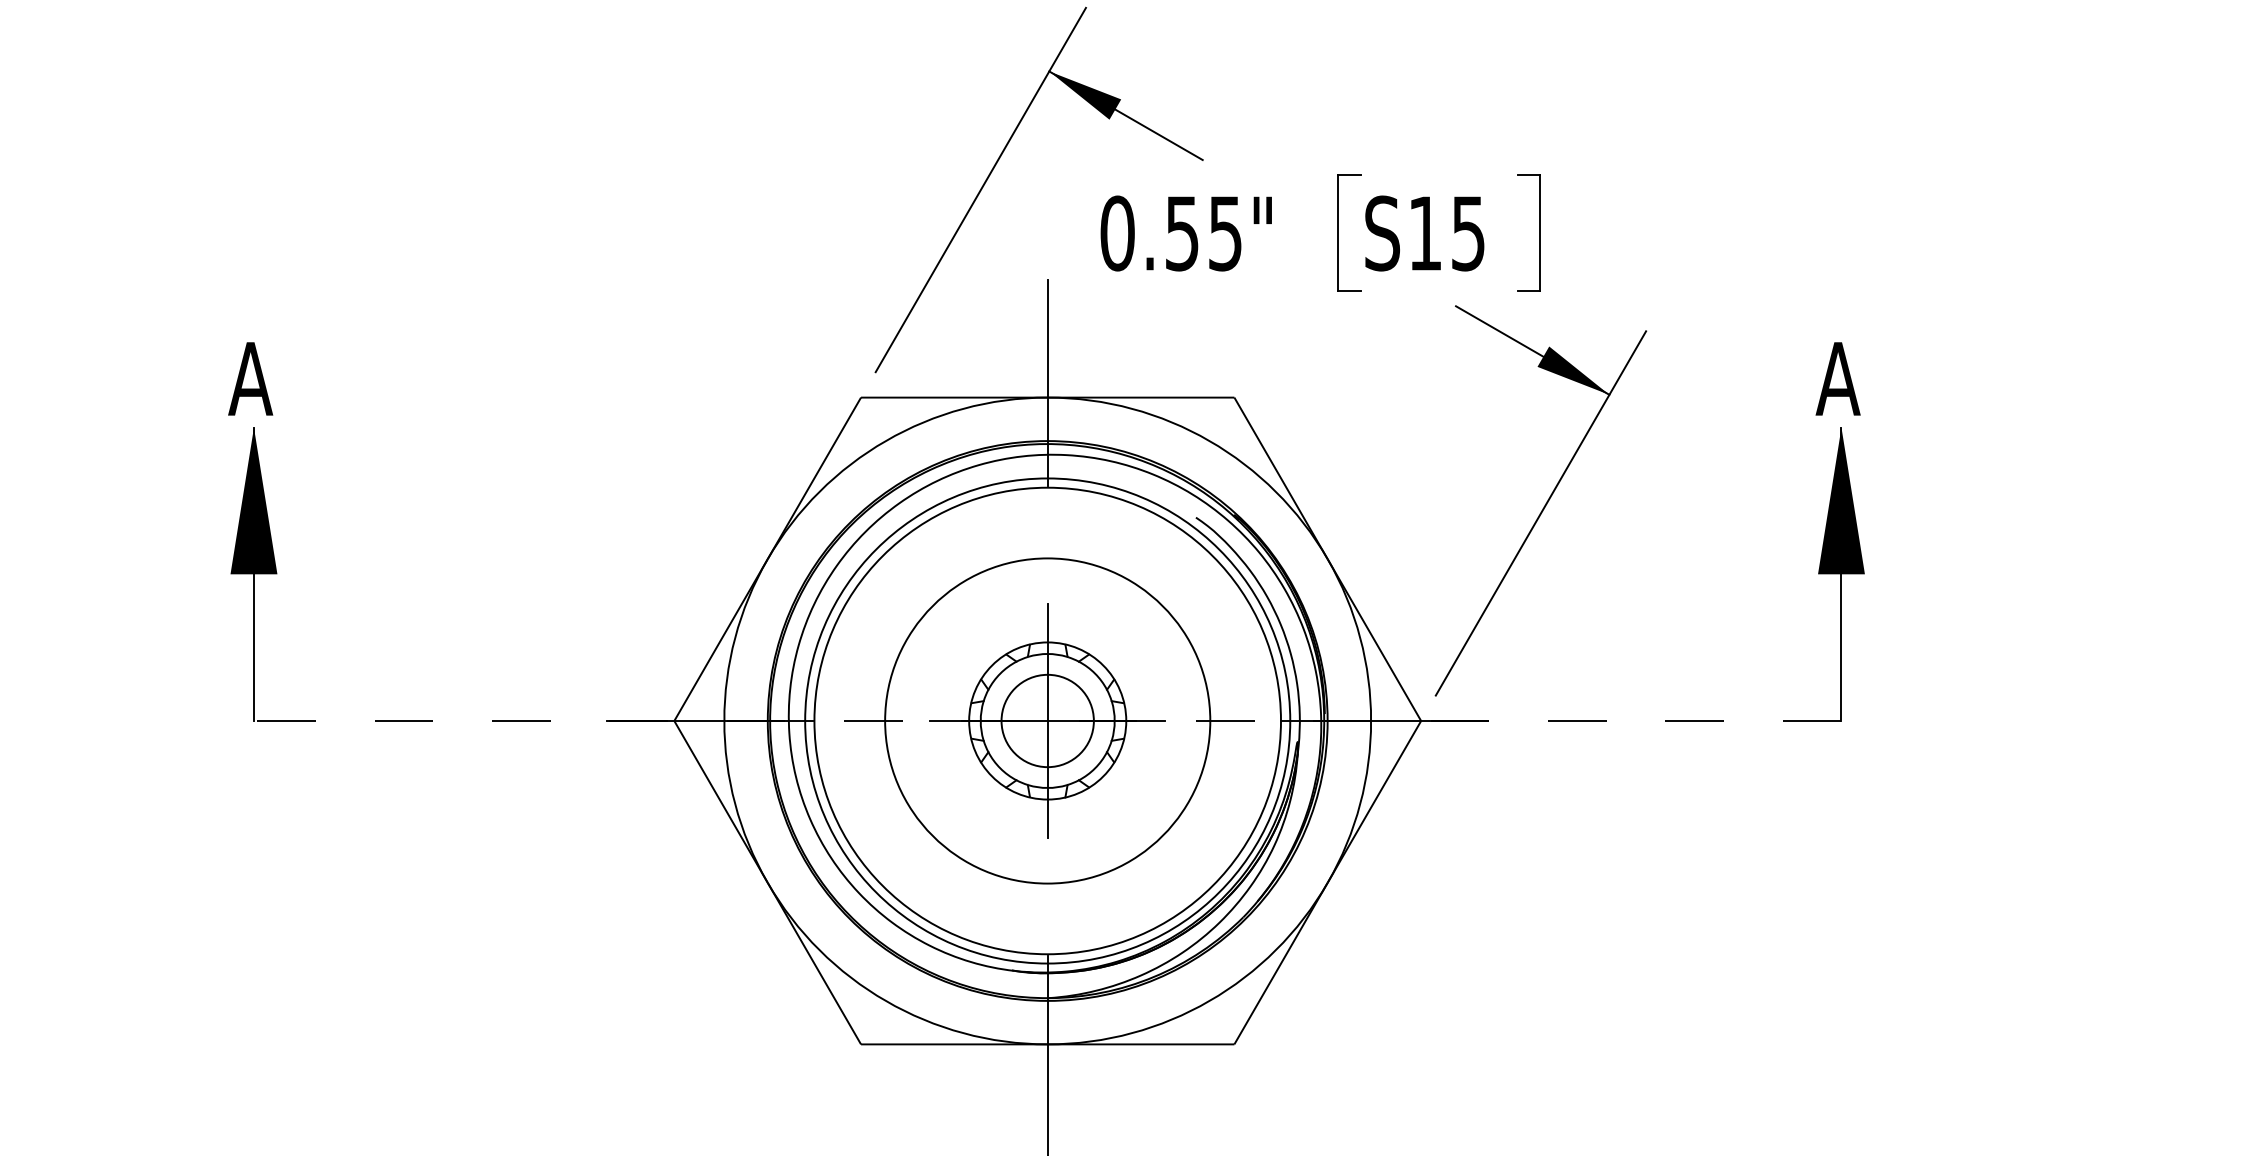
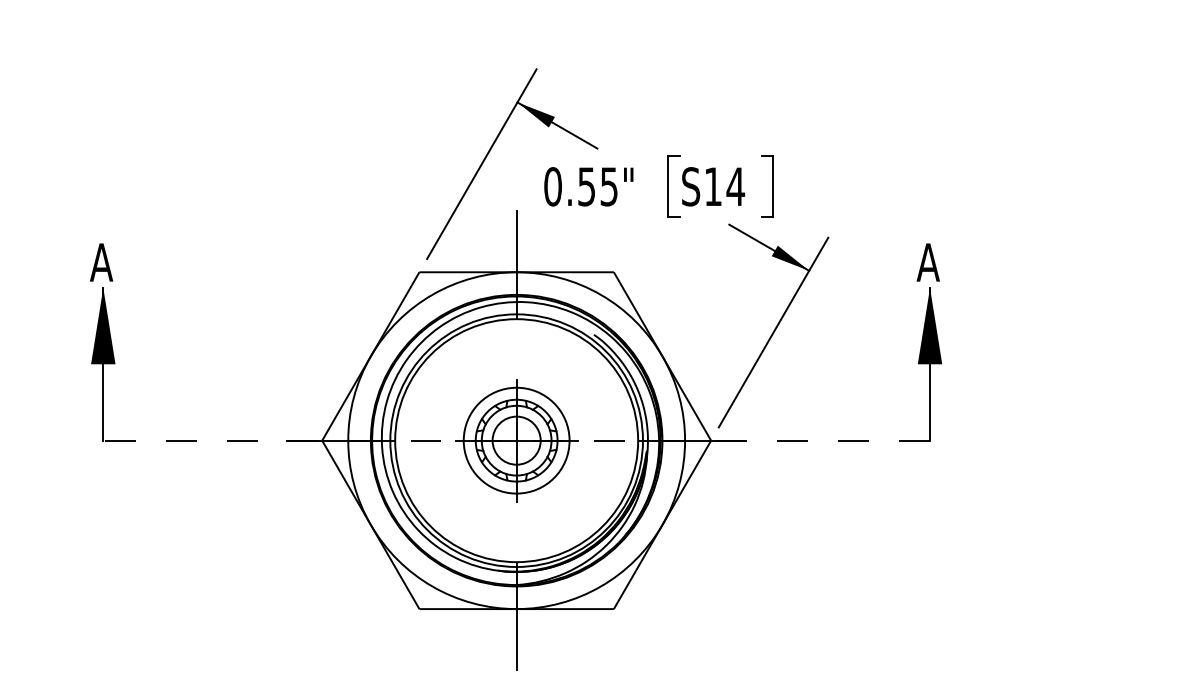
text: (1467, 232) -> (735, 186), S15 -> S14
circle: (1047, 720) -> (516, 440), size x0.62

